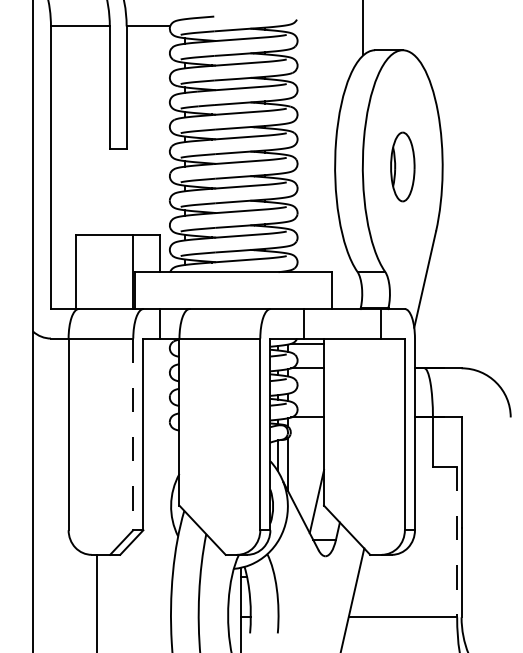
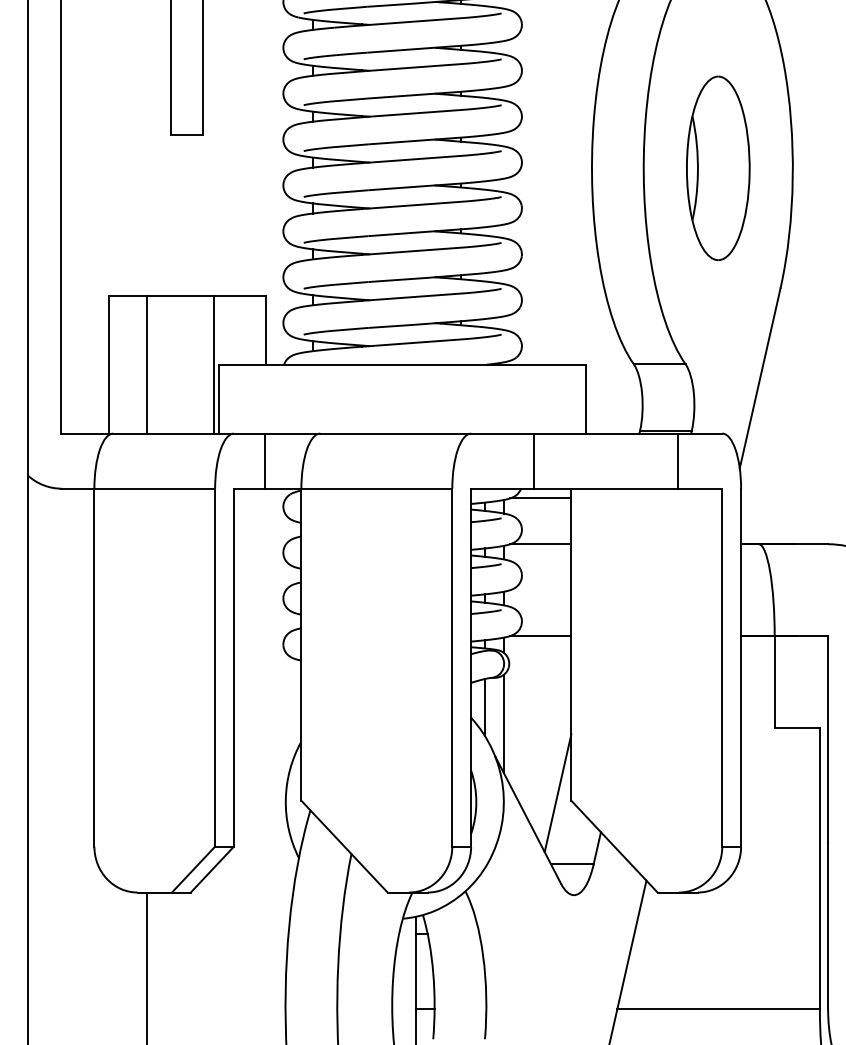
part: (402, 166) -> (717, 167), size x1.43
line: (96, 272) -> (146, 365), added
line: (133, 434) -> (215, 667), dashed -> solid
line: (457, 542) -> (820, 869), dashed -> solid

